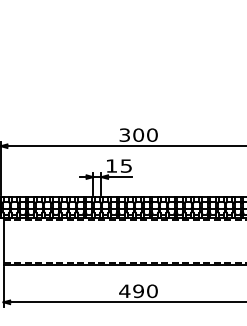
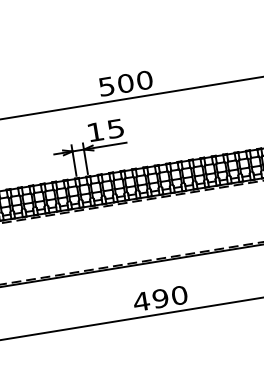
text: (124, 134) -> (106, 85), 300 -> 500

